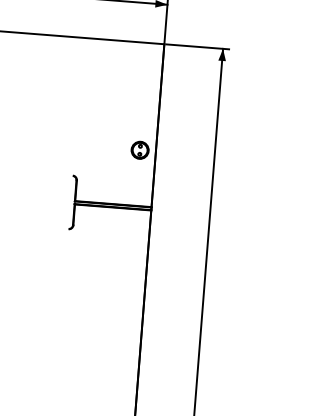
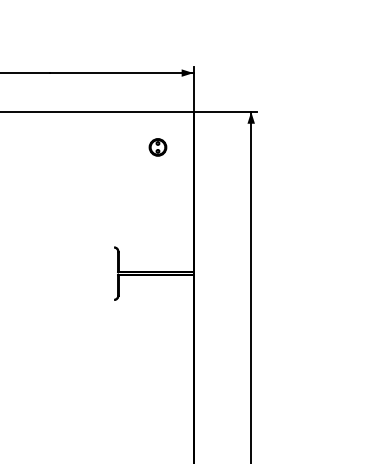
part: (139, 150) -> (157, 147), moved

